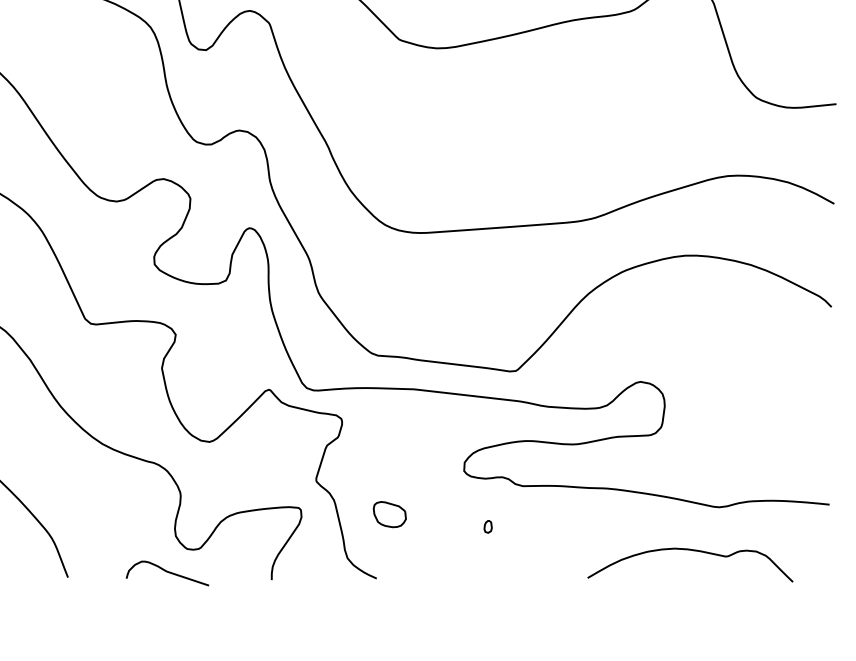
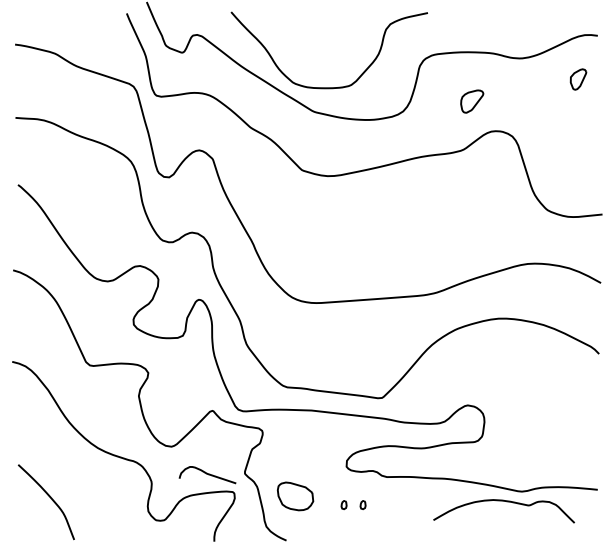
part: (389, 514) -> (295, 496), size x1.6
part: (459, 527) -> (343, 505), added
curve: (693, 552) -> (506, 502), moved
curve: (167, 572) -> (207, 474), moved

